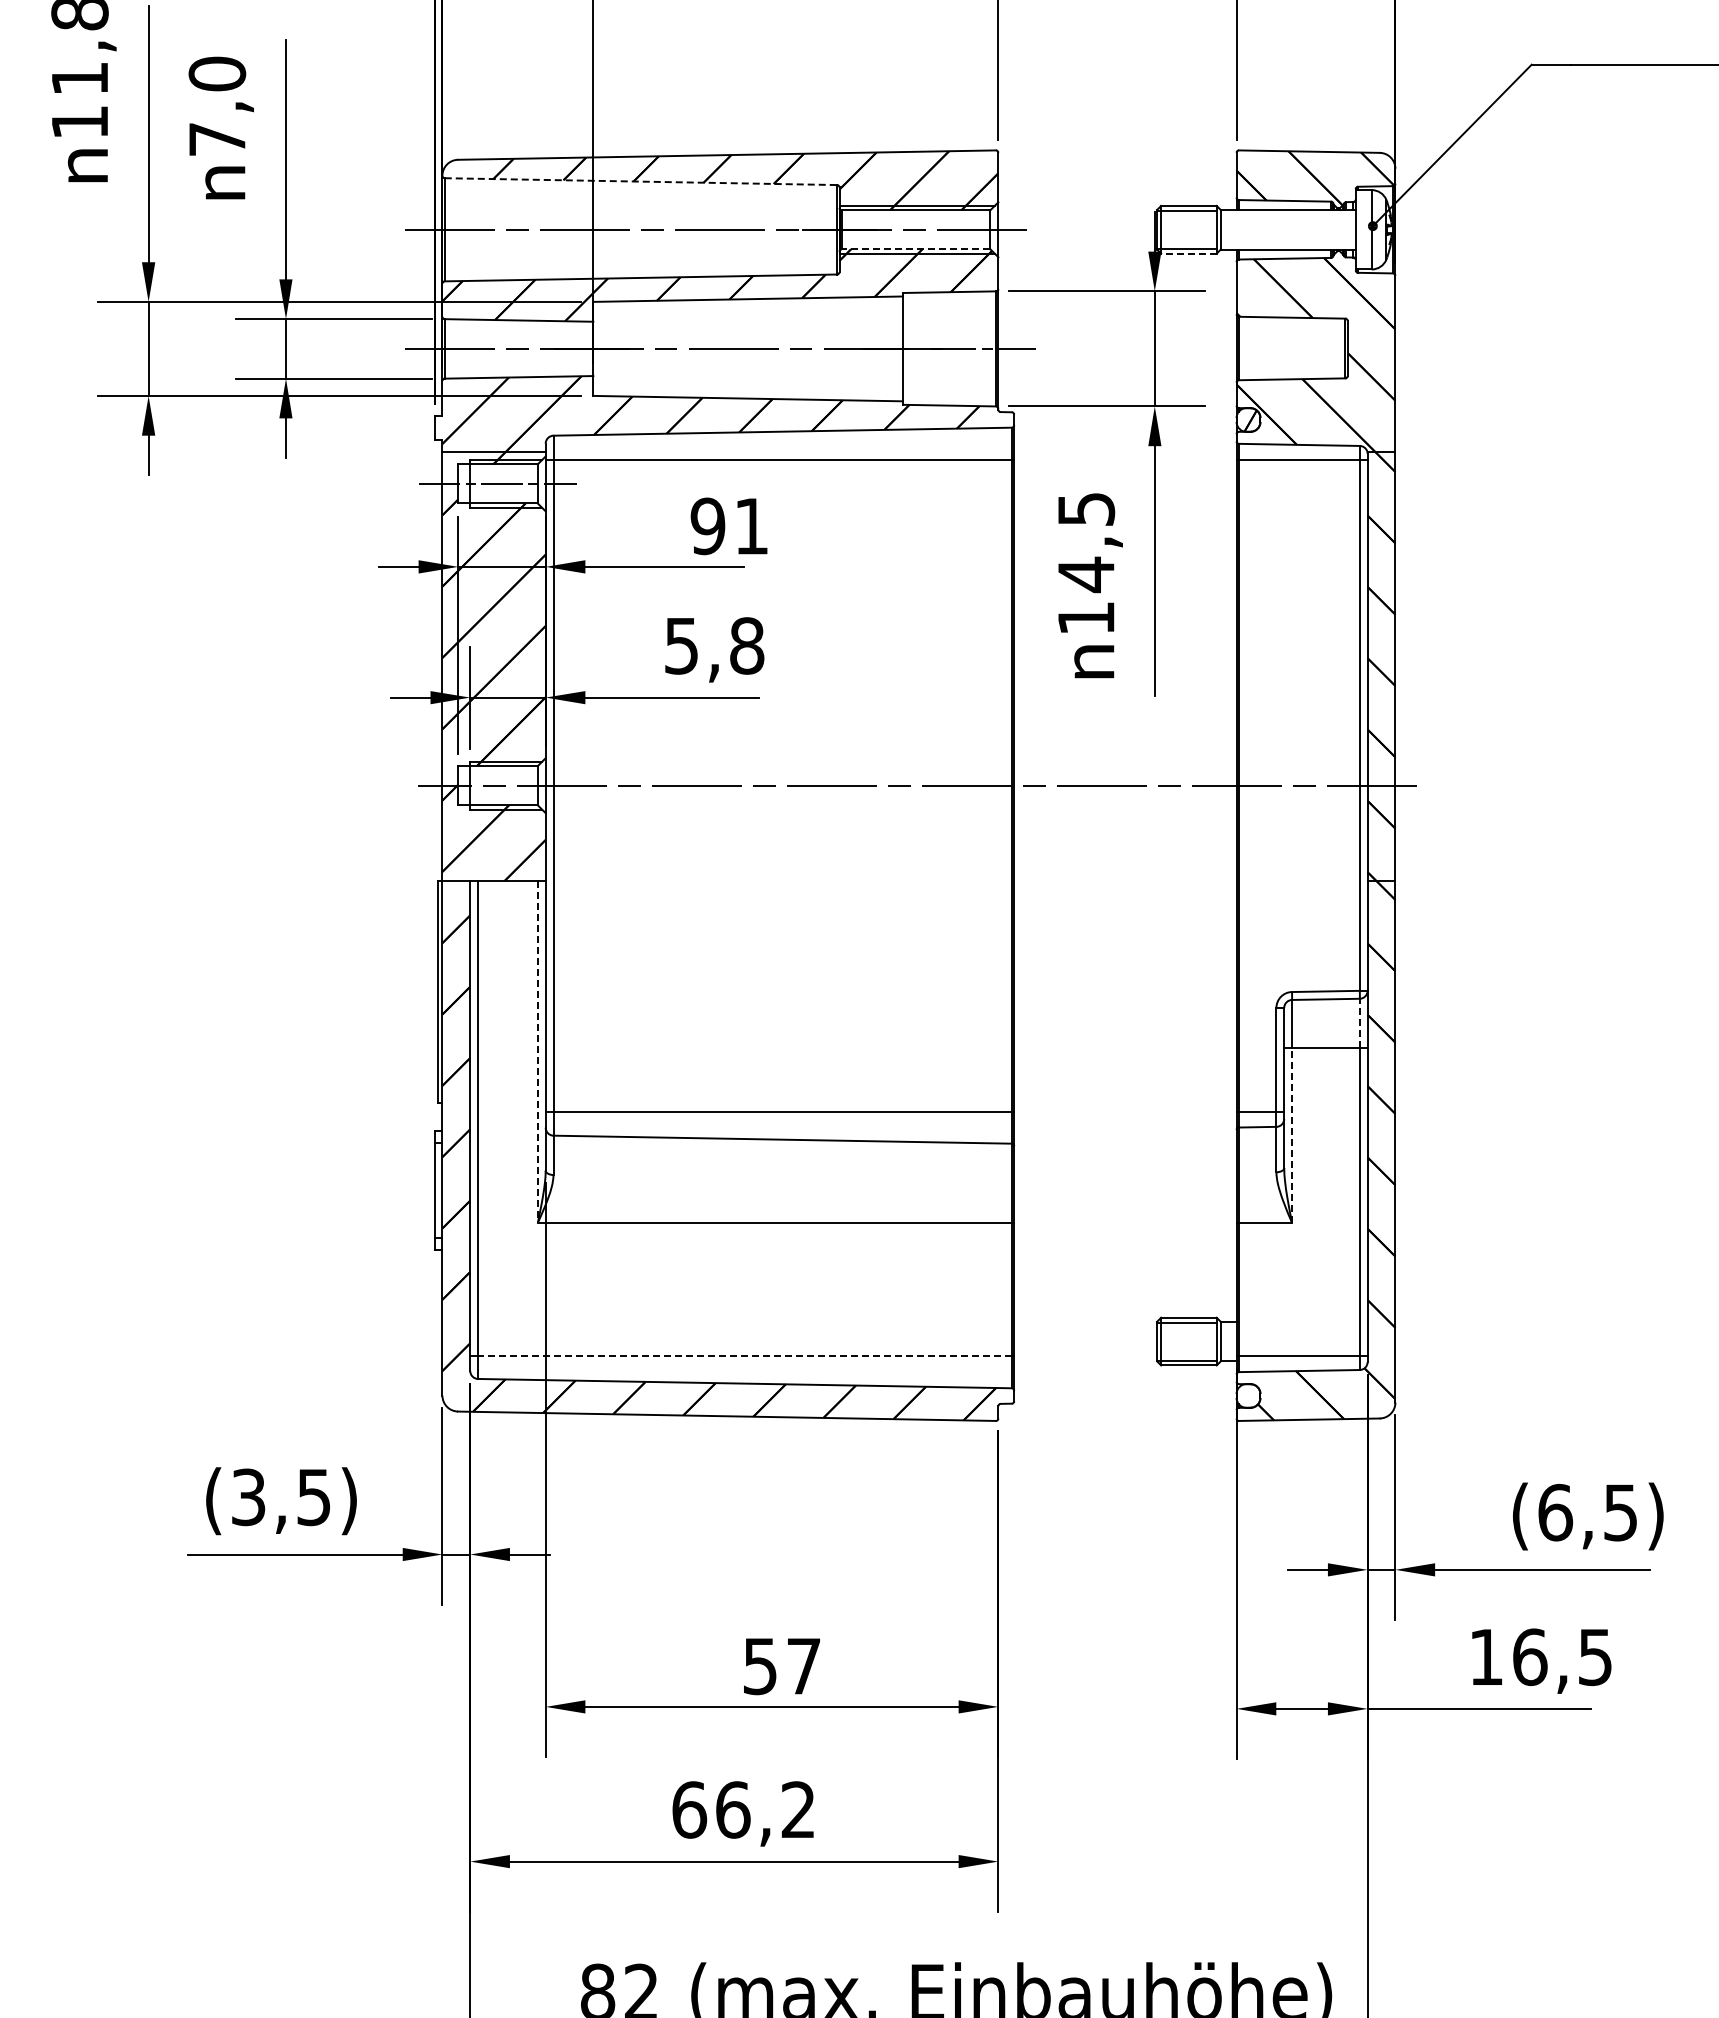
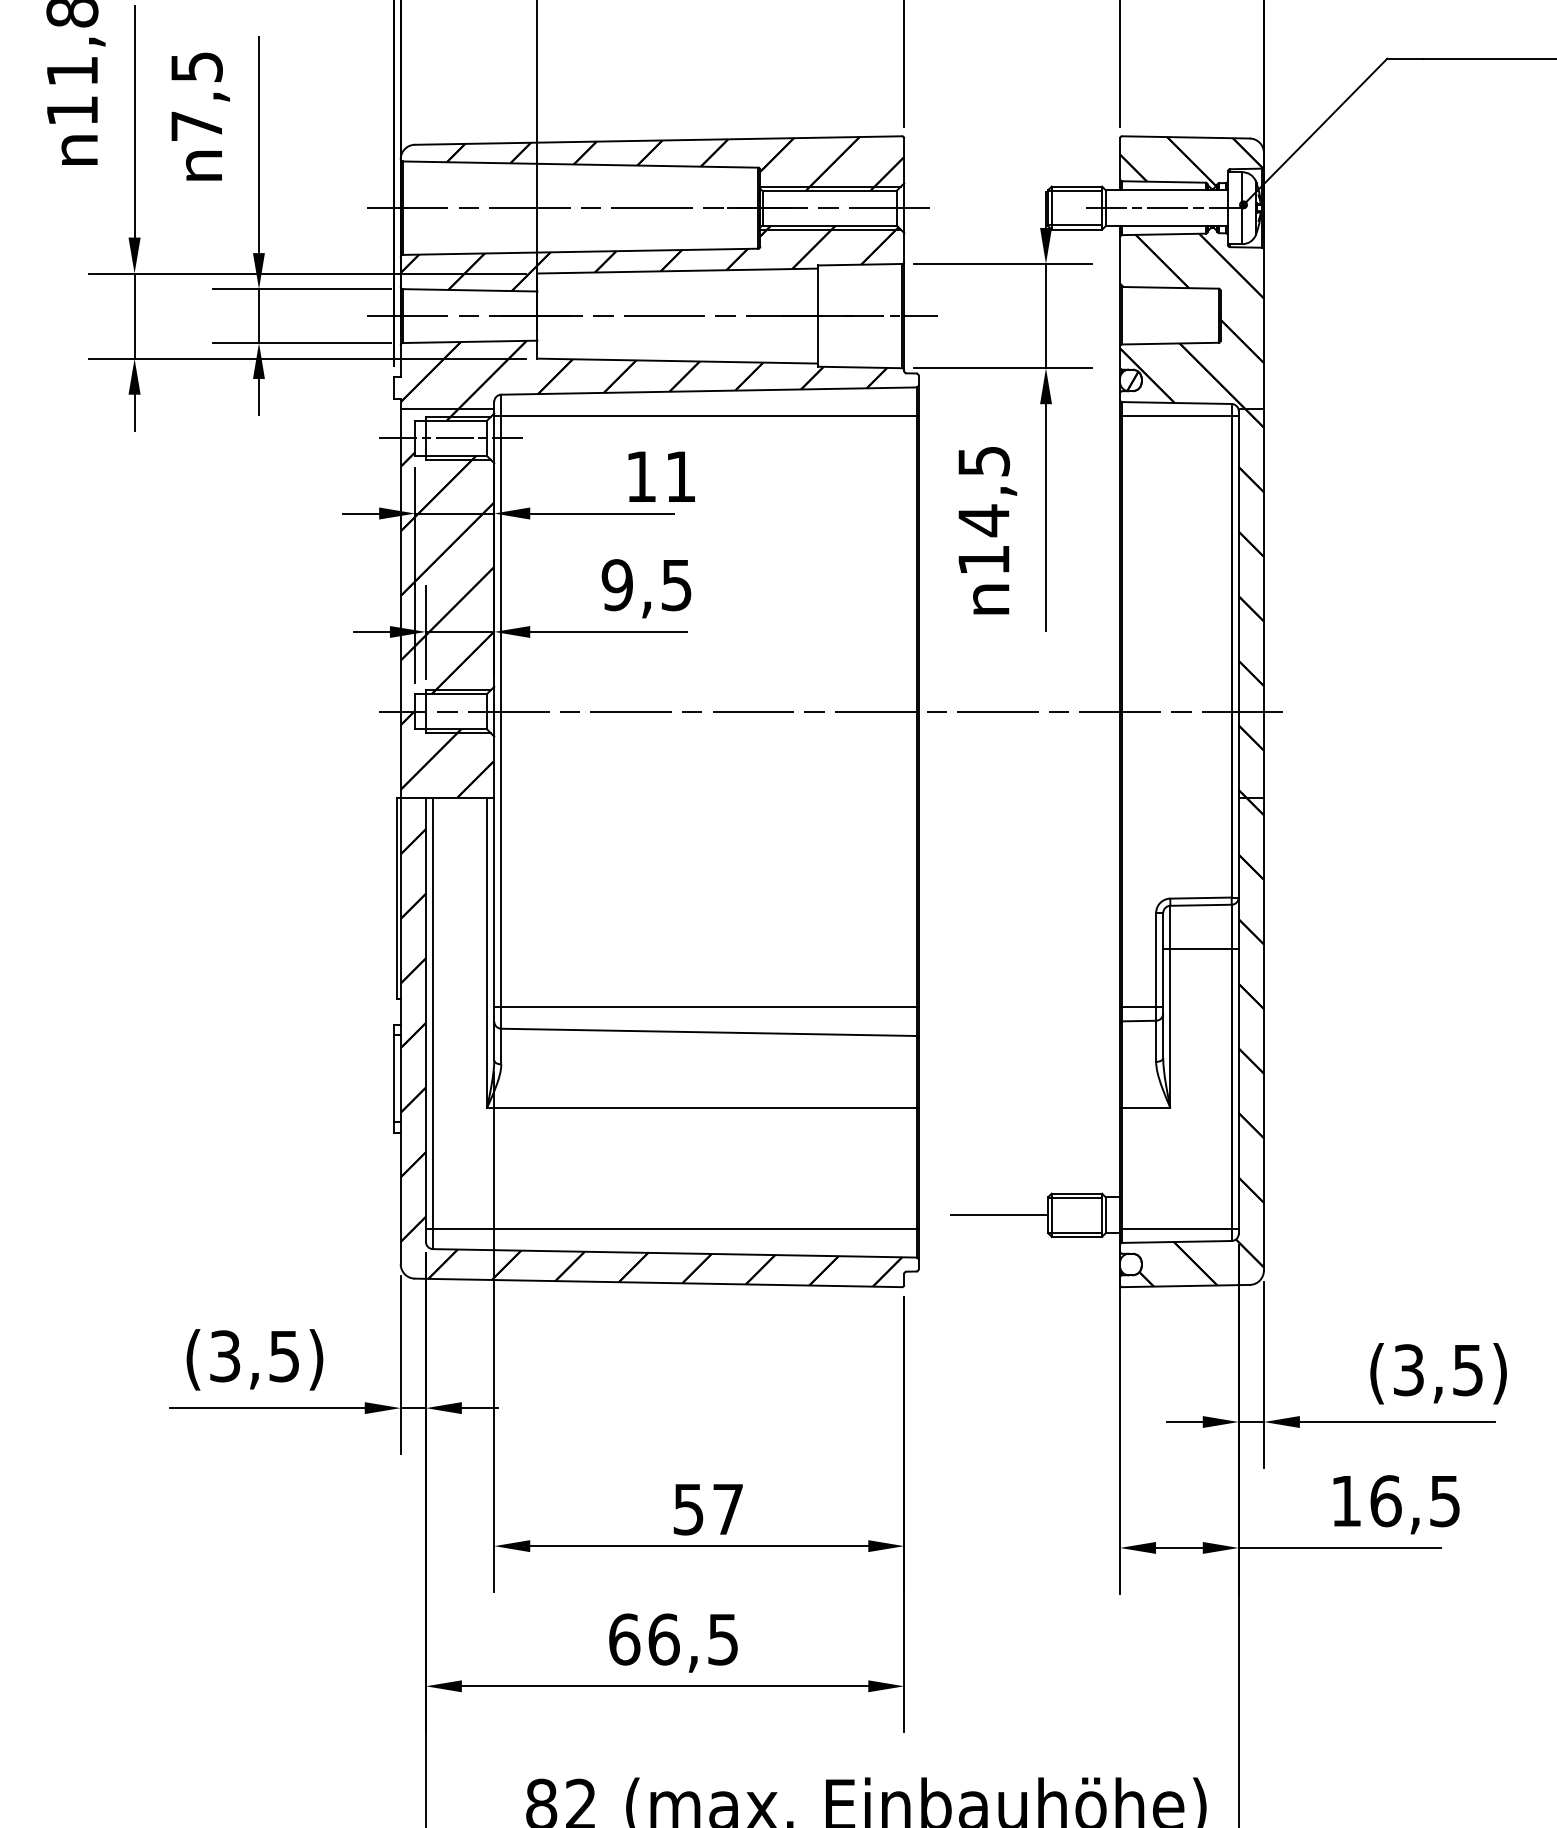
text: (217, 73) -> (196, 66), 7,0 -> 7,5
line: (641, 181) -> (581, 164), dashed -> solid
line: (1284, 229) -> (1163, 207), added
line: (915, 249) -> (829, 226), dashed -> solid
line: (1188, 253) -> (1076, 229), dashed -> solid
text: (707, 526) -> (640, 476), 91 -> 11
text: (714, 645) -> (647, 584), 5,8 -> 9,5
line: (1359, 1022) -> (1231, 926), dashed -> solid
line: (537, 1052) -> (486, 953), dashed -> solid
line: (1292, 1135) -> (1170, 1028), dashed -> solid
line: (1103, 1341) -> (999, 1215), added
line: (744, 1356) -> (674, 1228), dashed -> solid
text: (1555, 1512) -> (1408, 1370), (6,5) -> (3,5)
text: (797, 1809) -> (722, 1639), 66,2 -> 66,5

